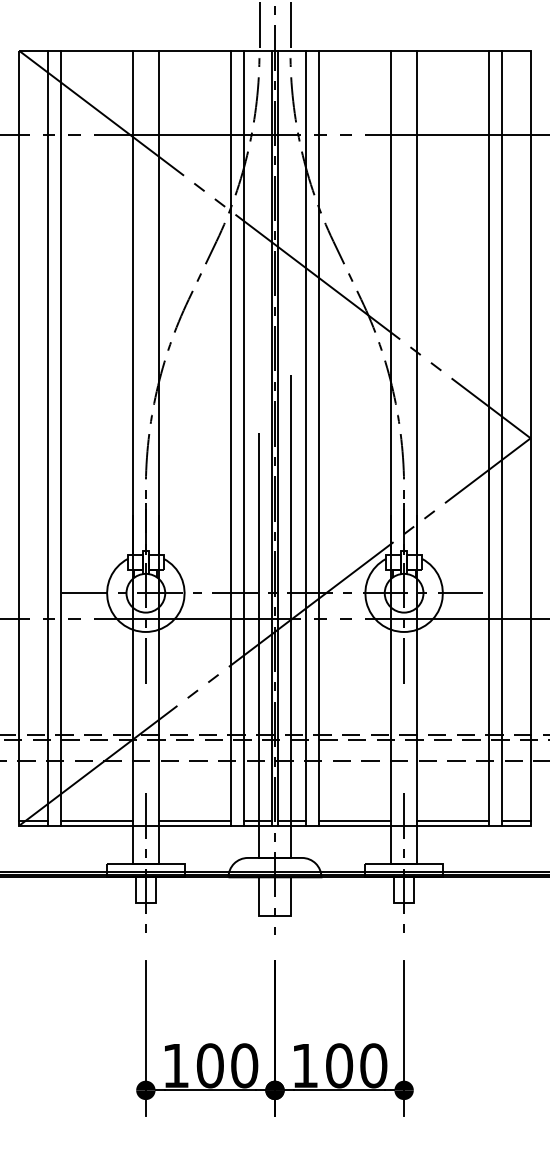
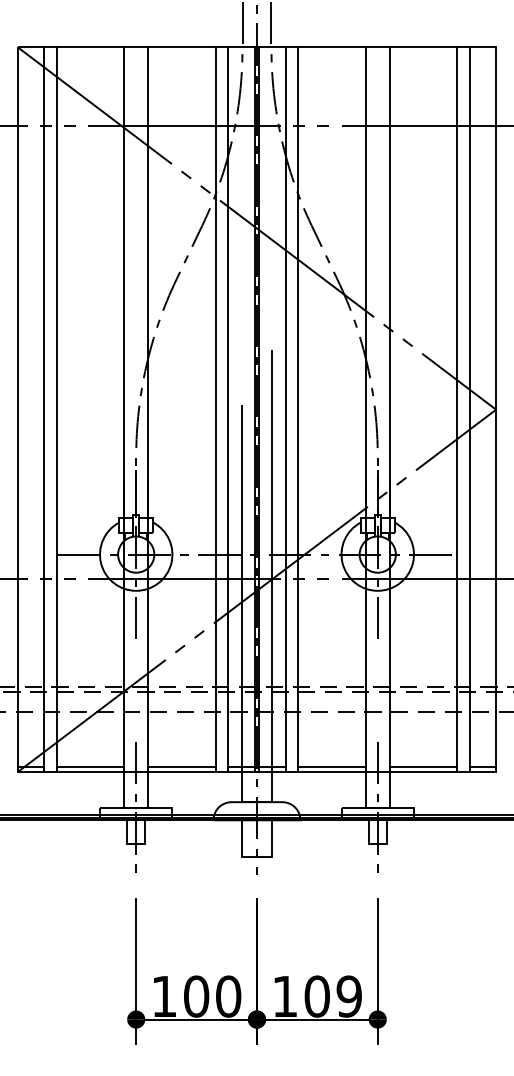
text: (373, 1065) -> (349, 996), 100 -> 109

